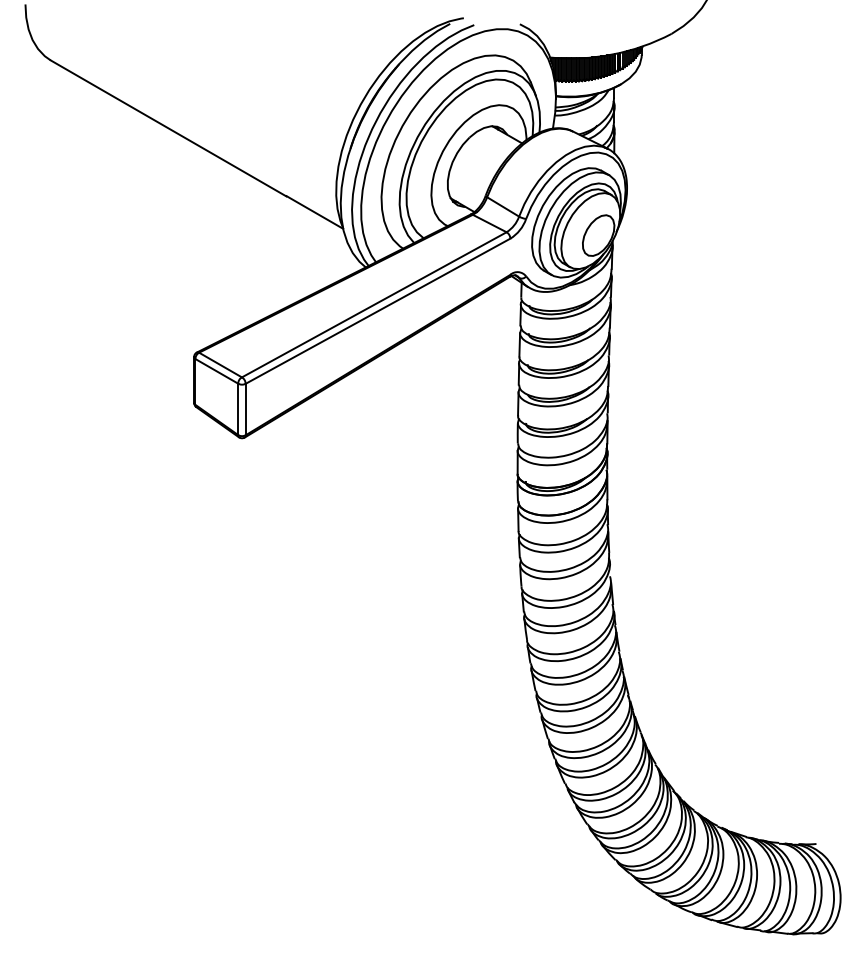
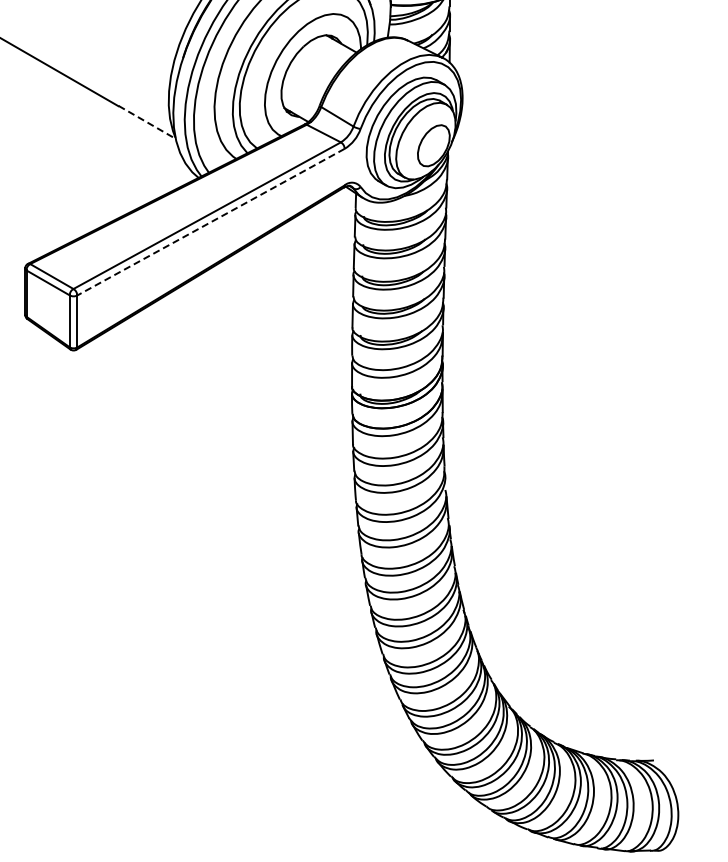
line: (314, 212) -> (146, 122), solid -> dashed
line: (378, 311) -> (211, 222), solid -> dashed

